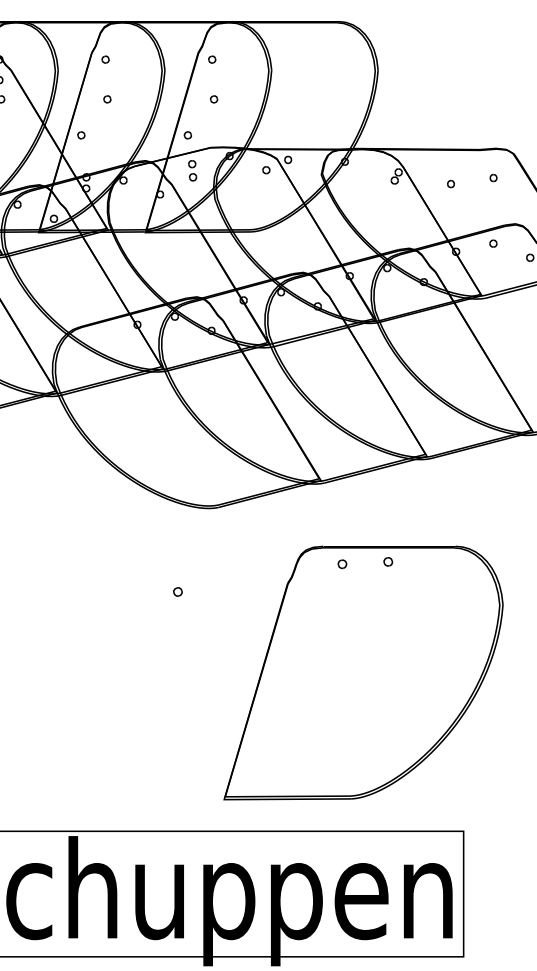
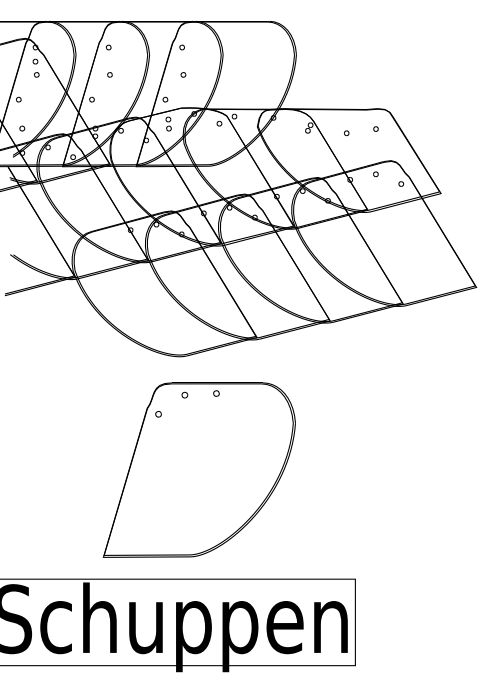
part: (362, 672) -> (198, 469), moved

